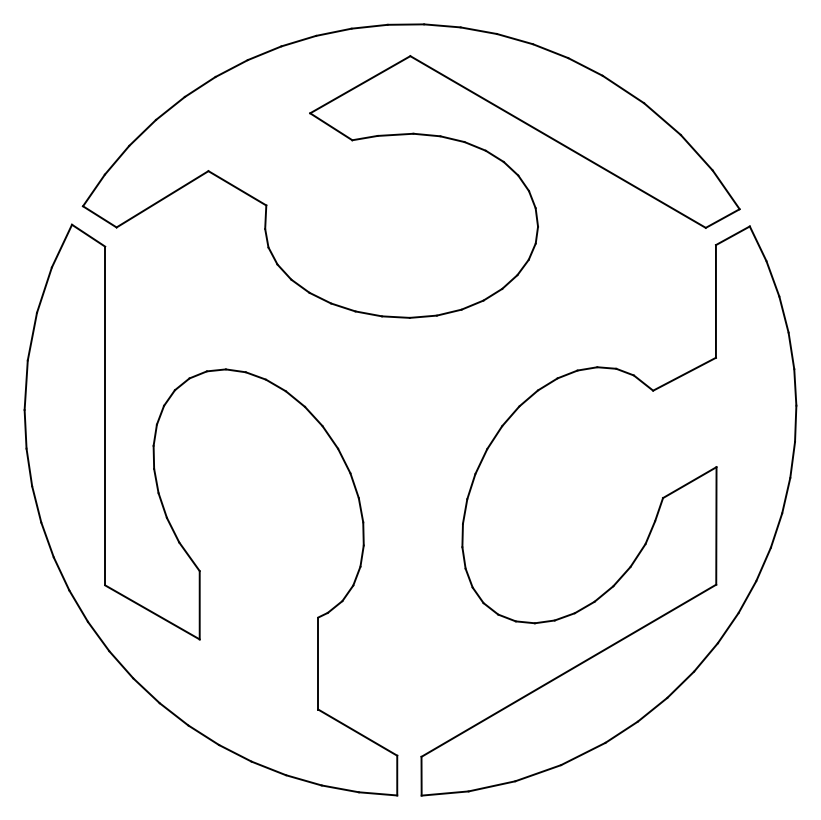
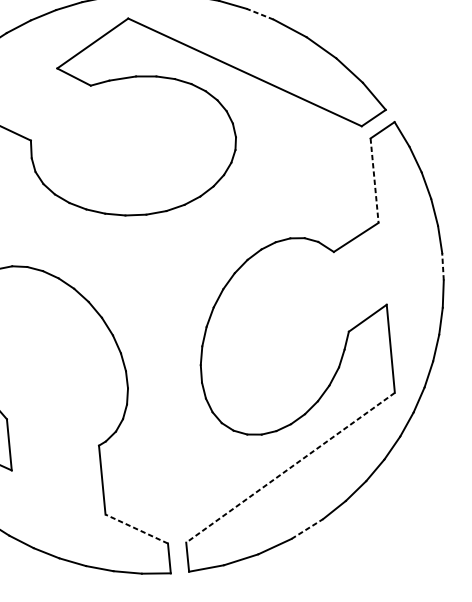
line: (585, 66) -> (260, 13), solid -> dashed
line: (715, 301) -> (374, 180), solid -> dashed
line: (795, 423) -> (442, 266), solid -> dashed
line: (568, 670) -> (290, 467), solid -> dashed
line: (357, 732) -> (136, 528), solid -> dashed
line: (583, 753) -> (307, 528), solid -> dashed

